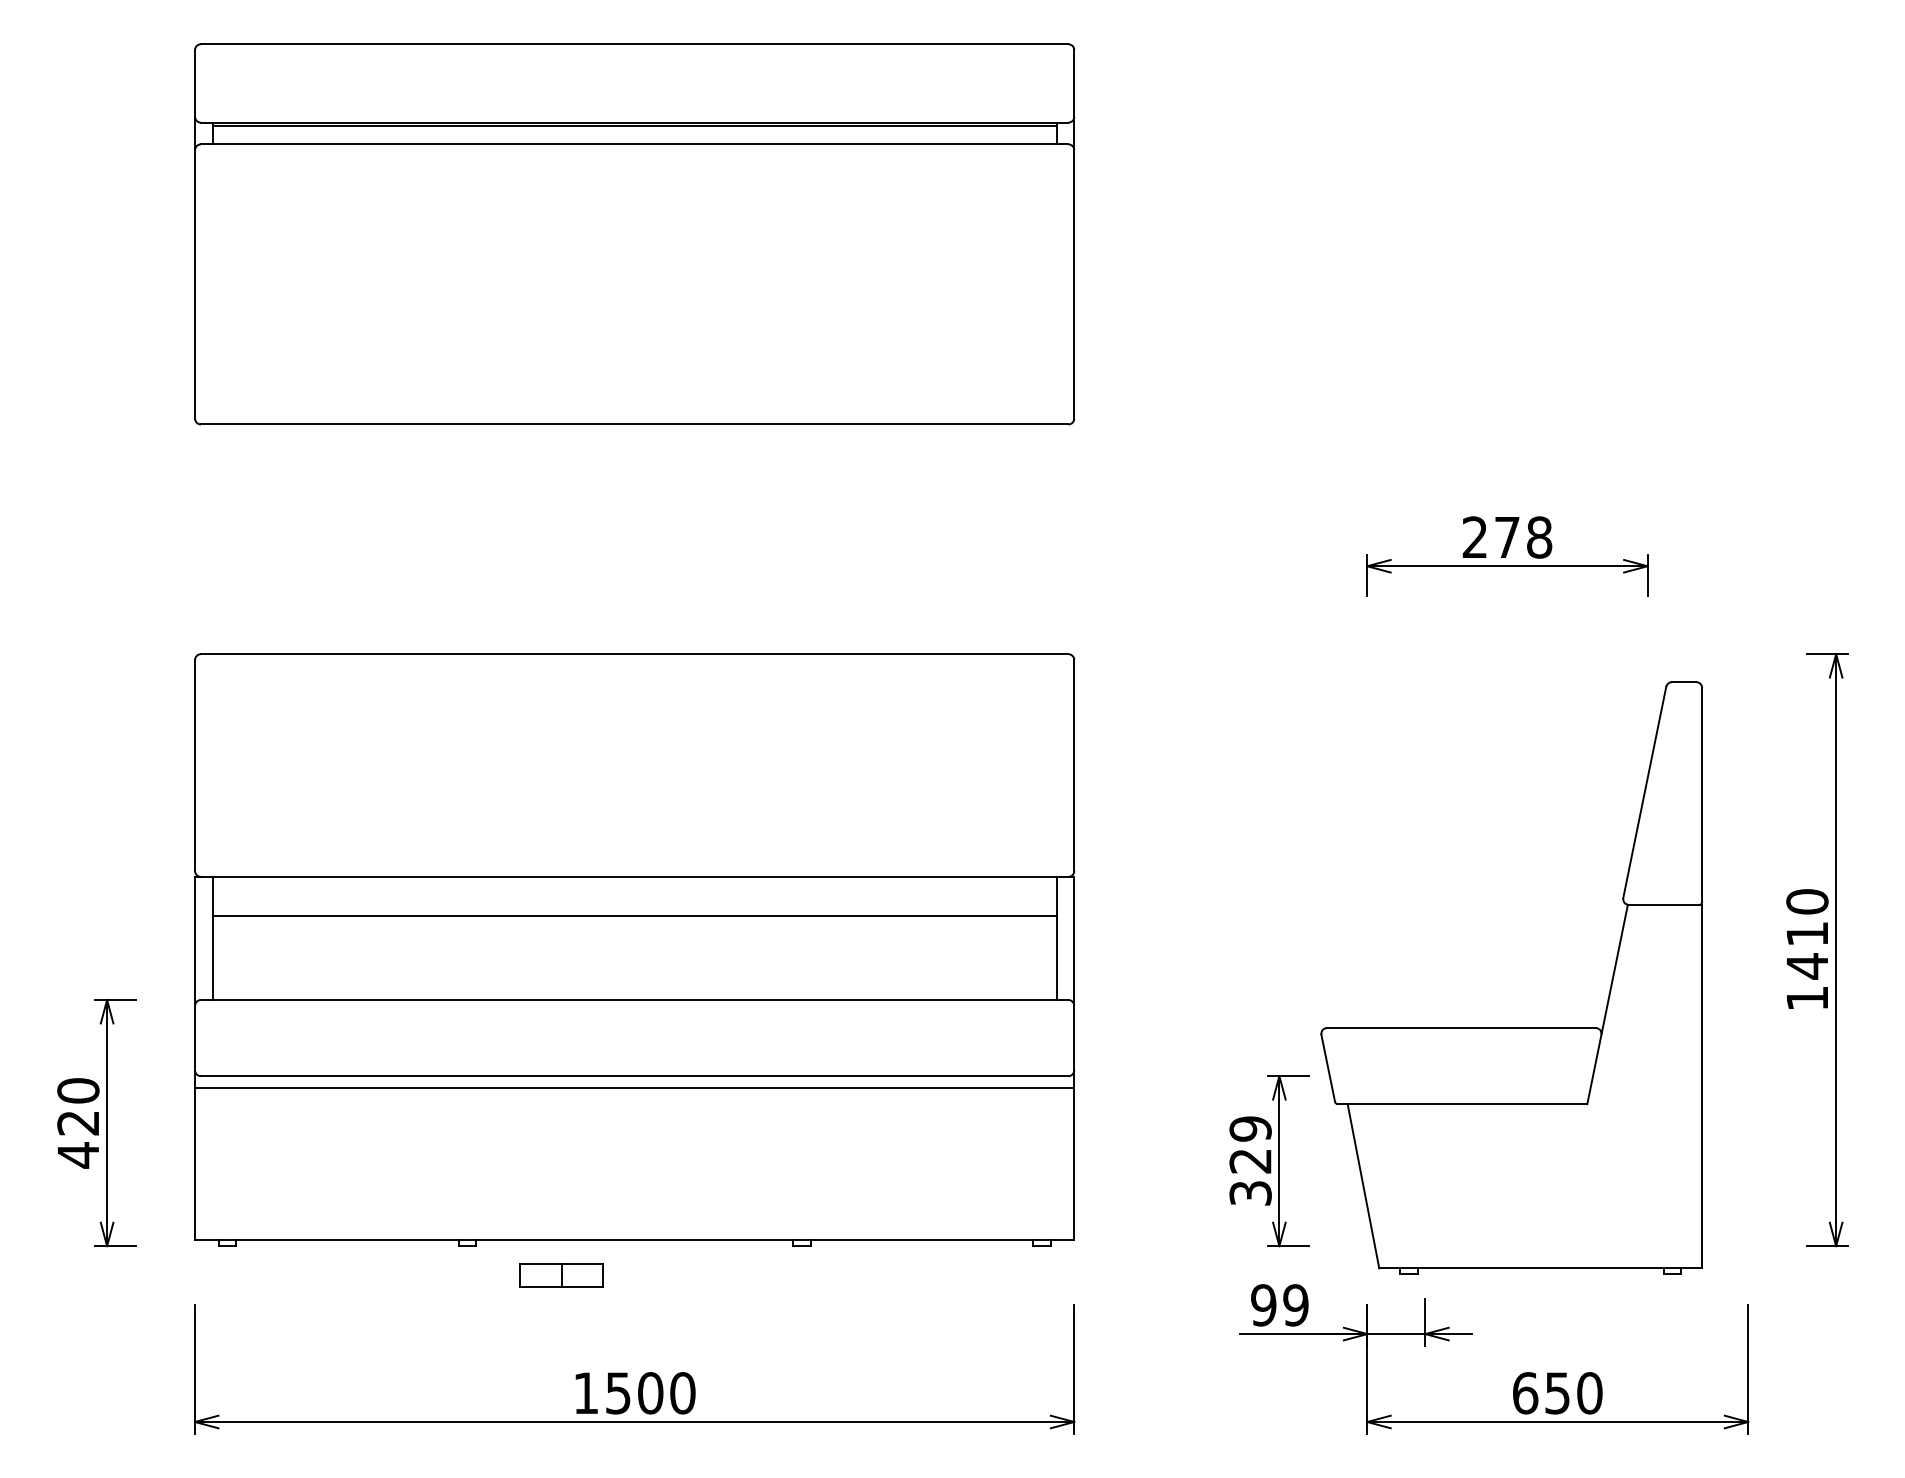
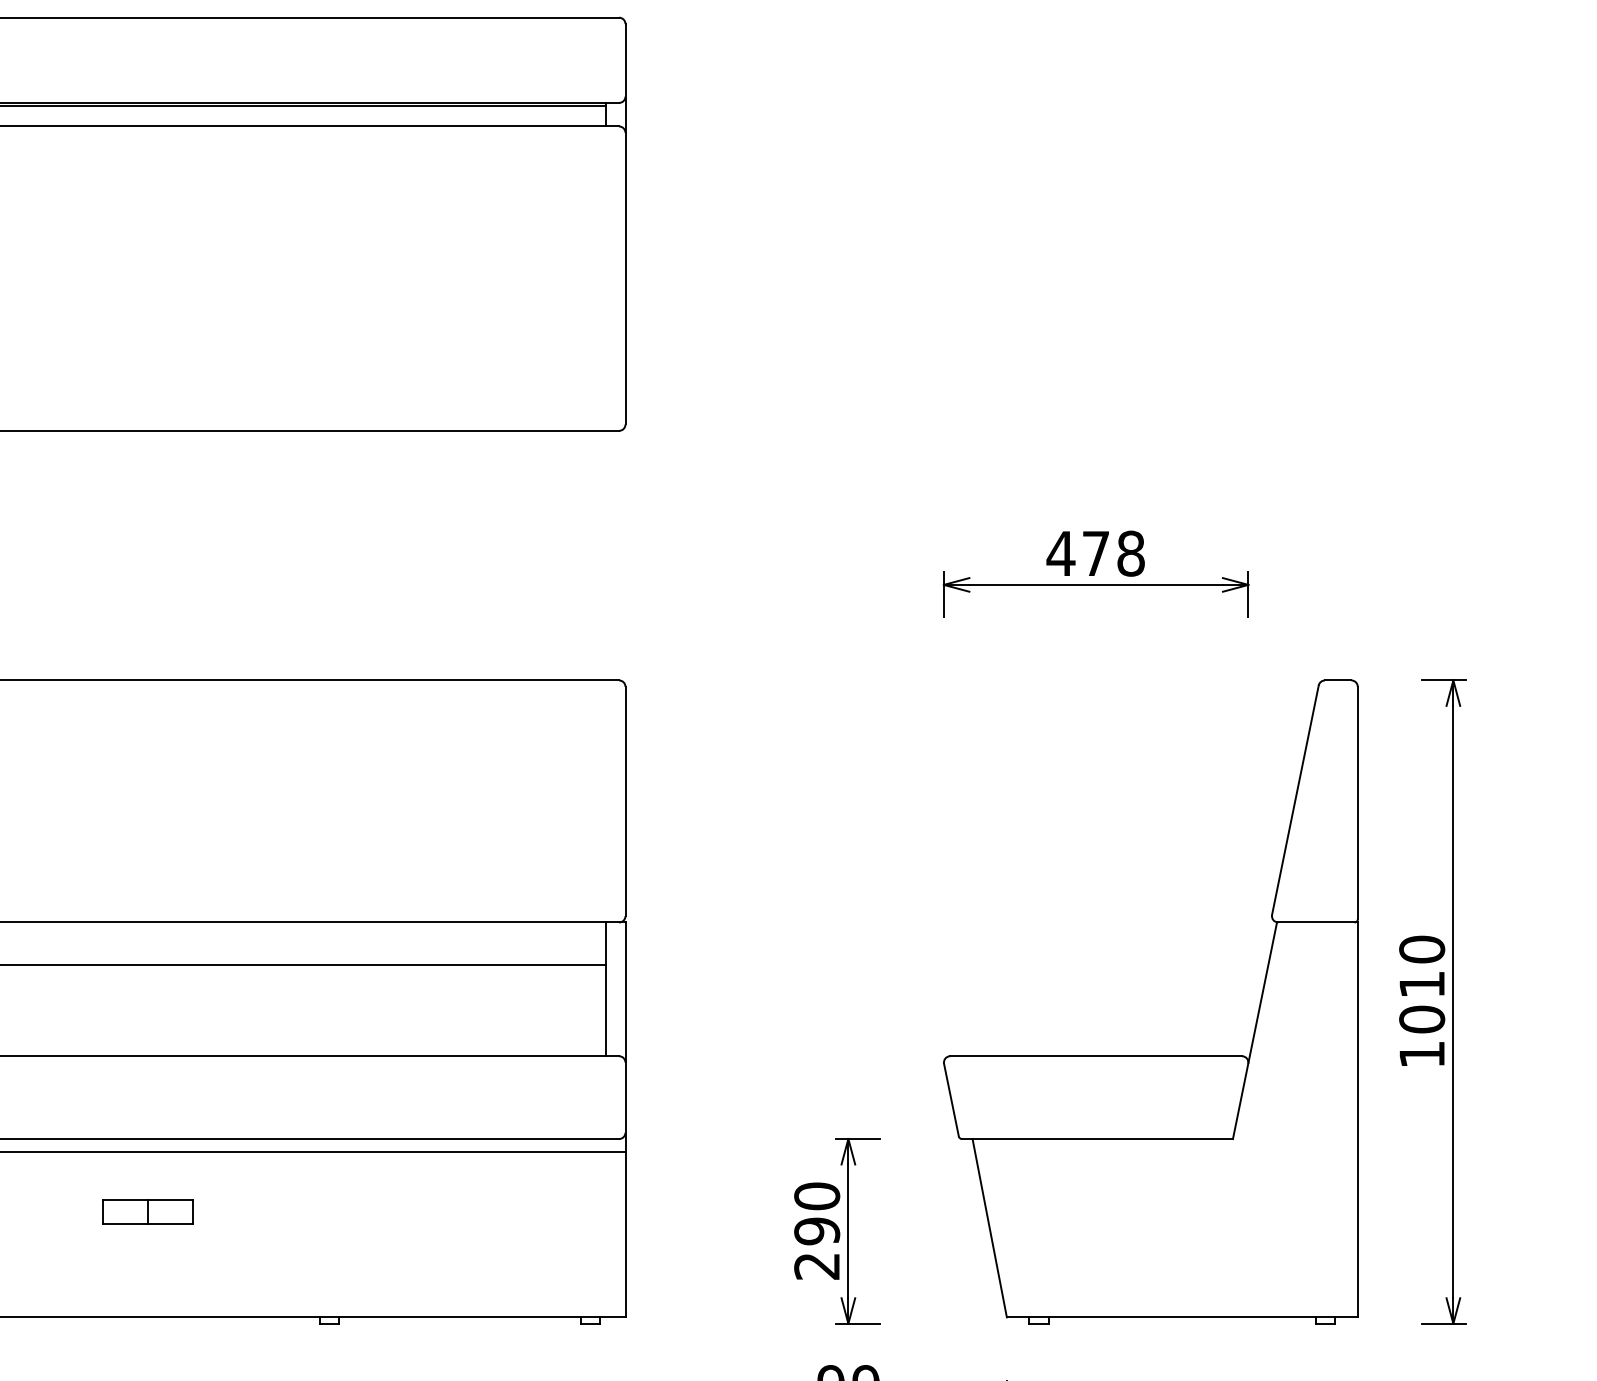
text: (1474, 536) -> (1060, 552), 278 -> 478
text: (1807, 966) -> (1422, 1019), 1410 -> 1010
part: (1511, 1027) -> (1150, 1055), moved
text: (1250, 1160) -> (816, 1230), 329 -> 290
part: (561, 1275) -> (147, 1212), moved

